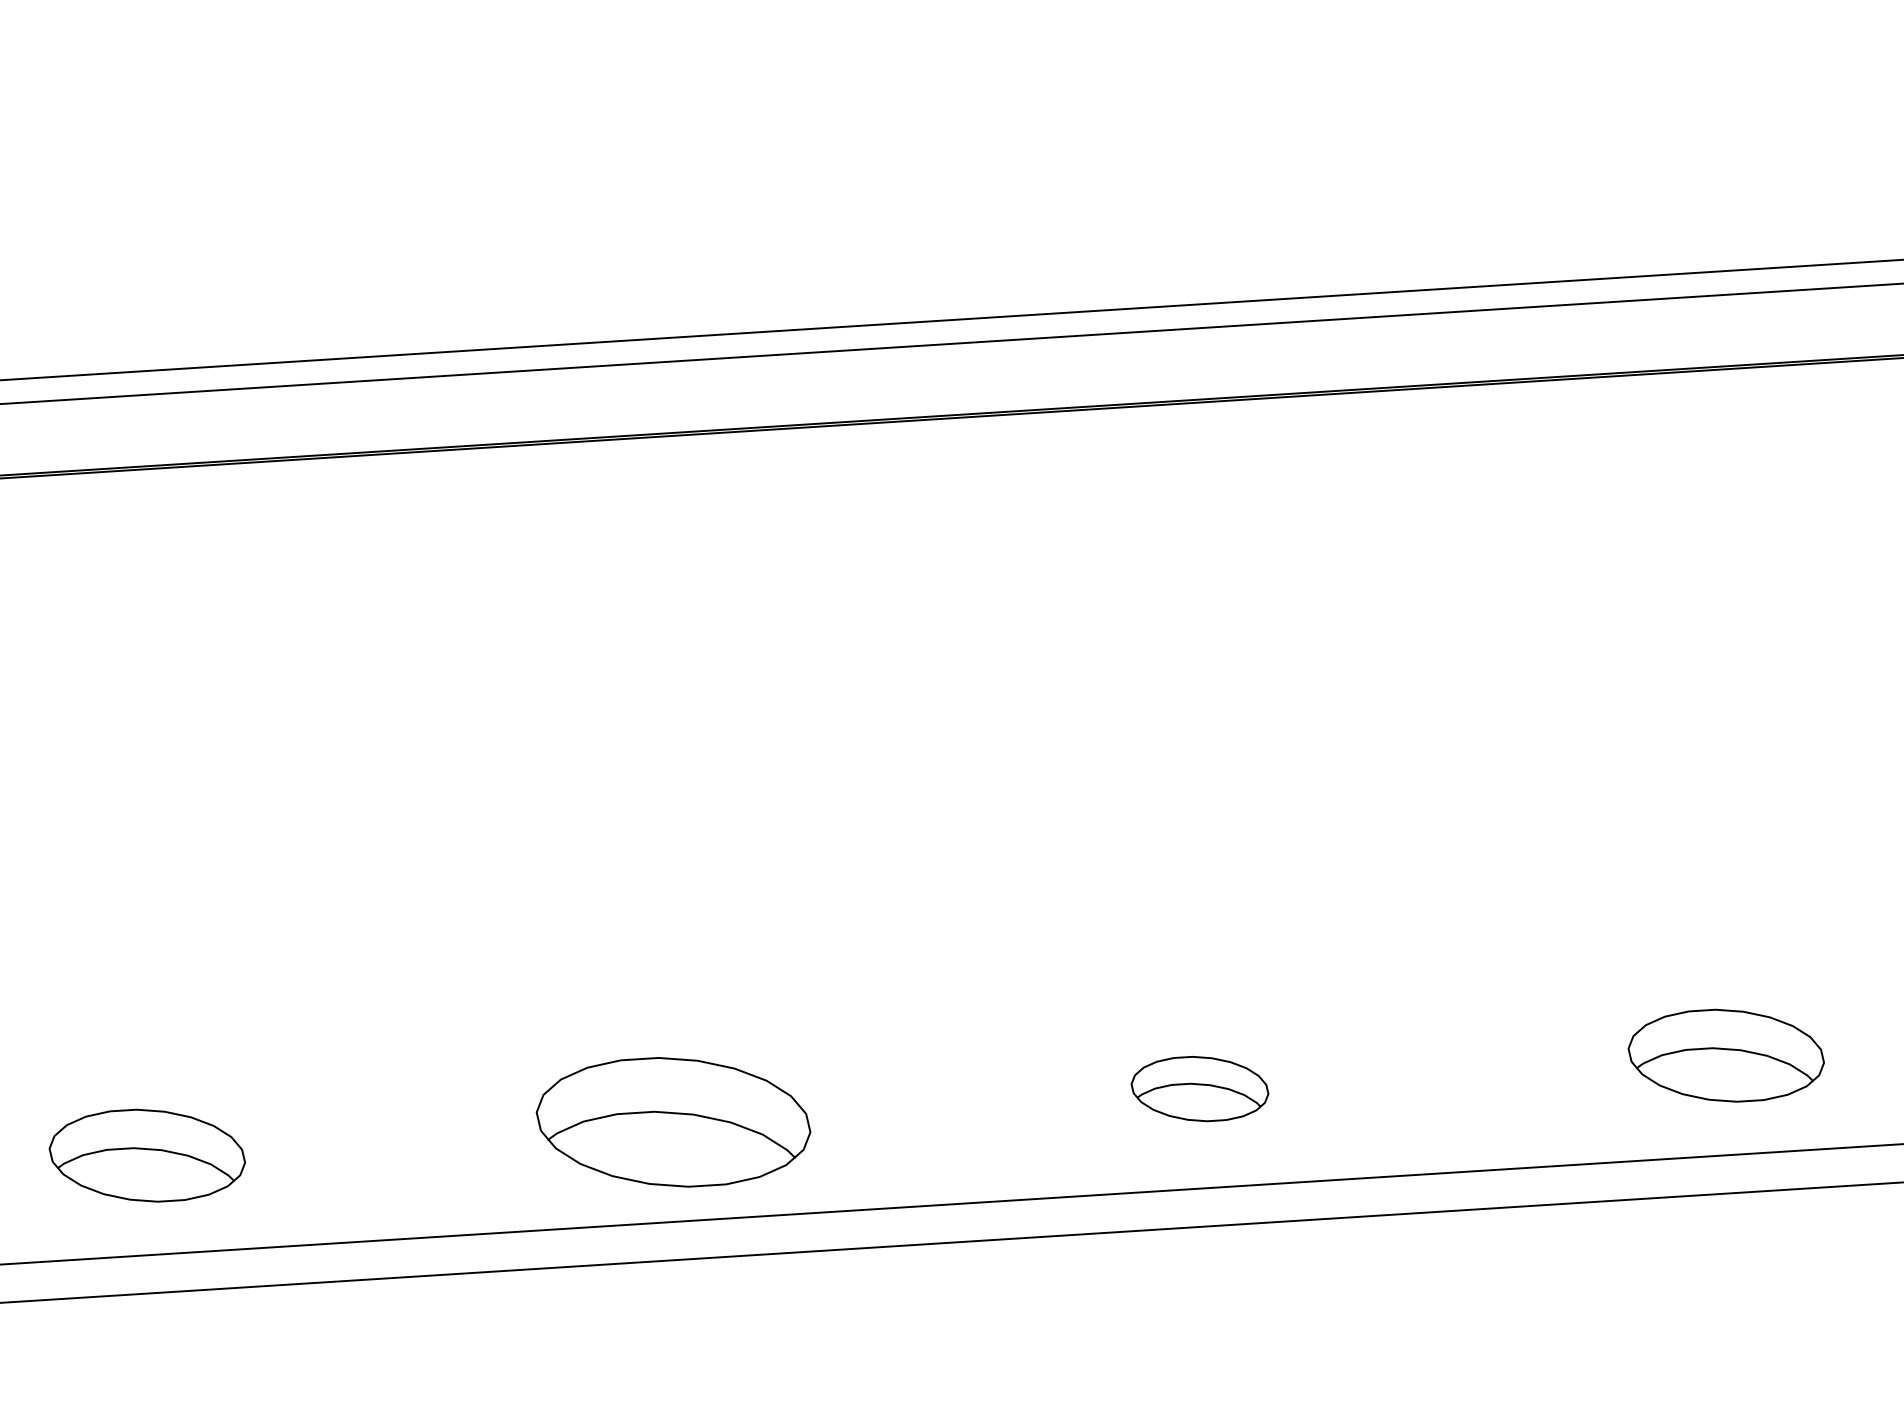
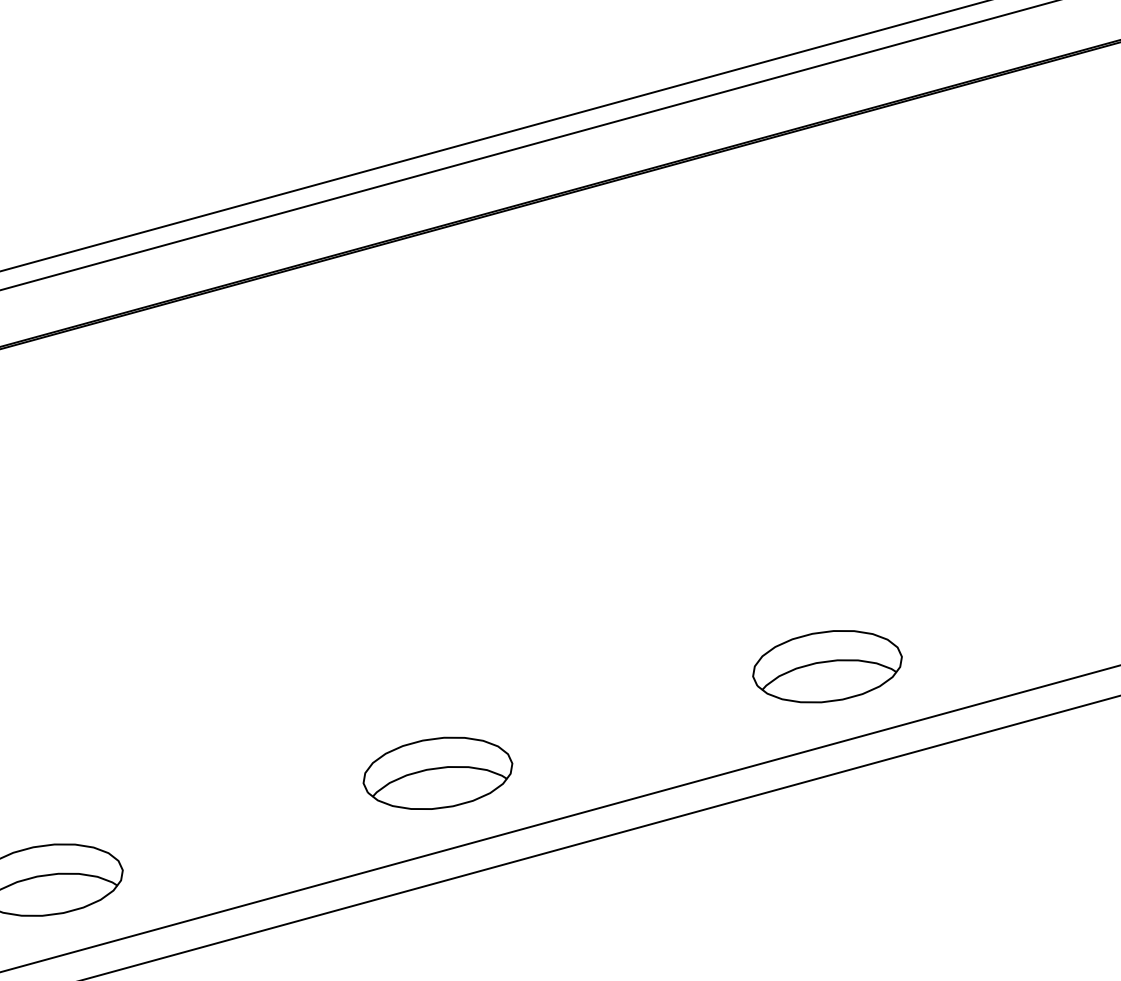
part: (1199, 1088) -> (827, 666), size x1.43
part: (673, 1122) -> (437, 773), size x0.71

